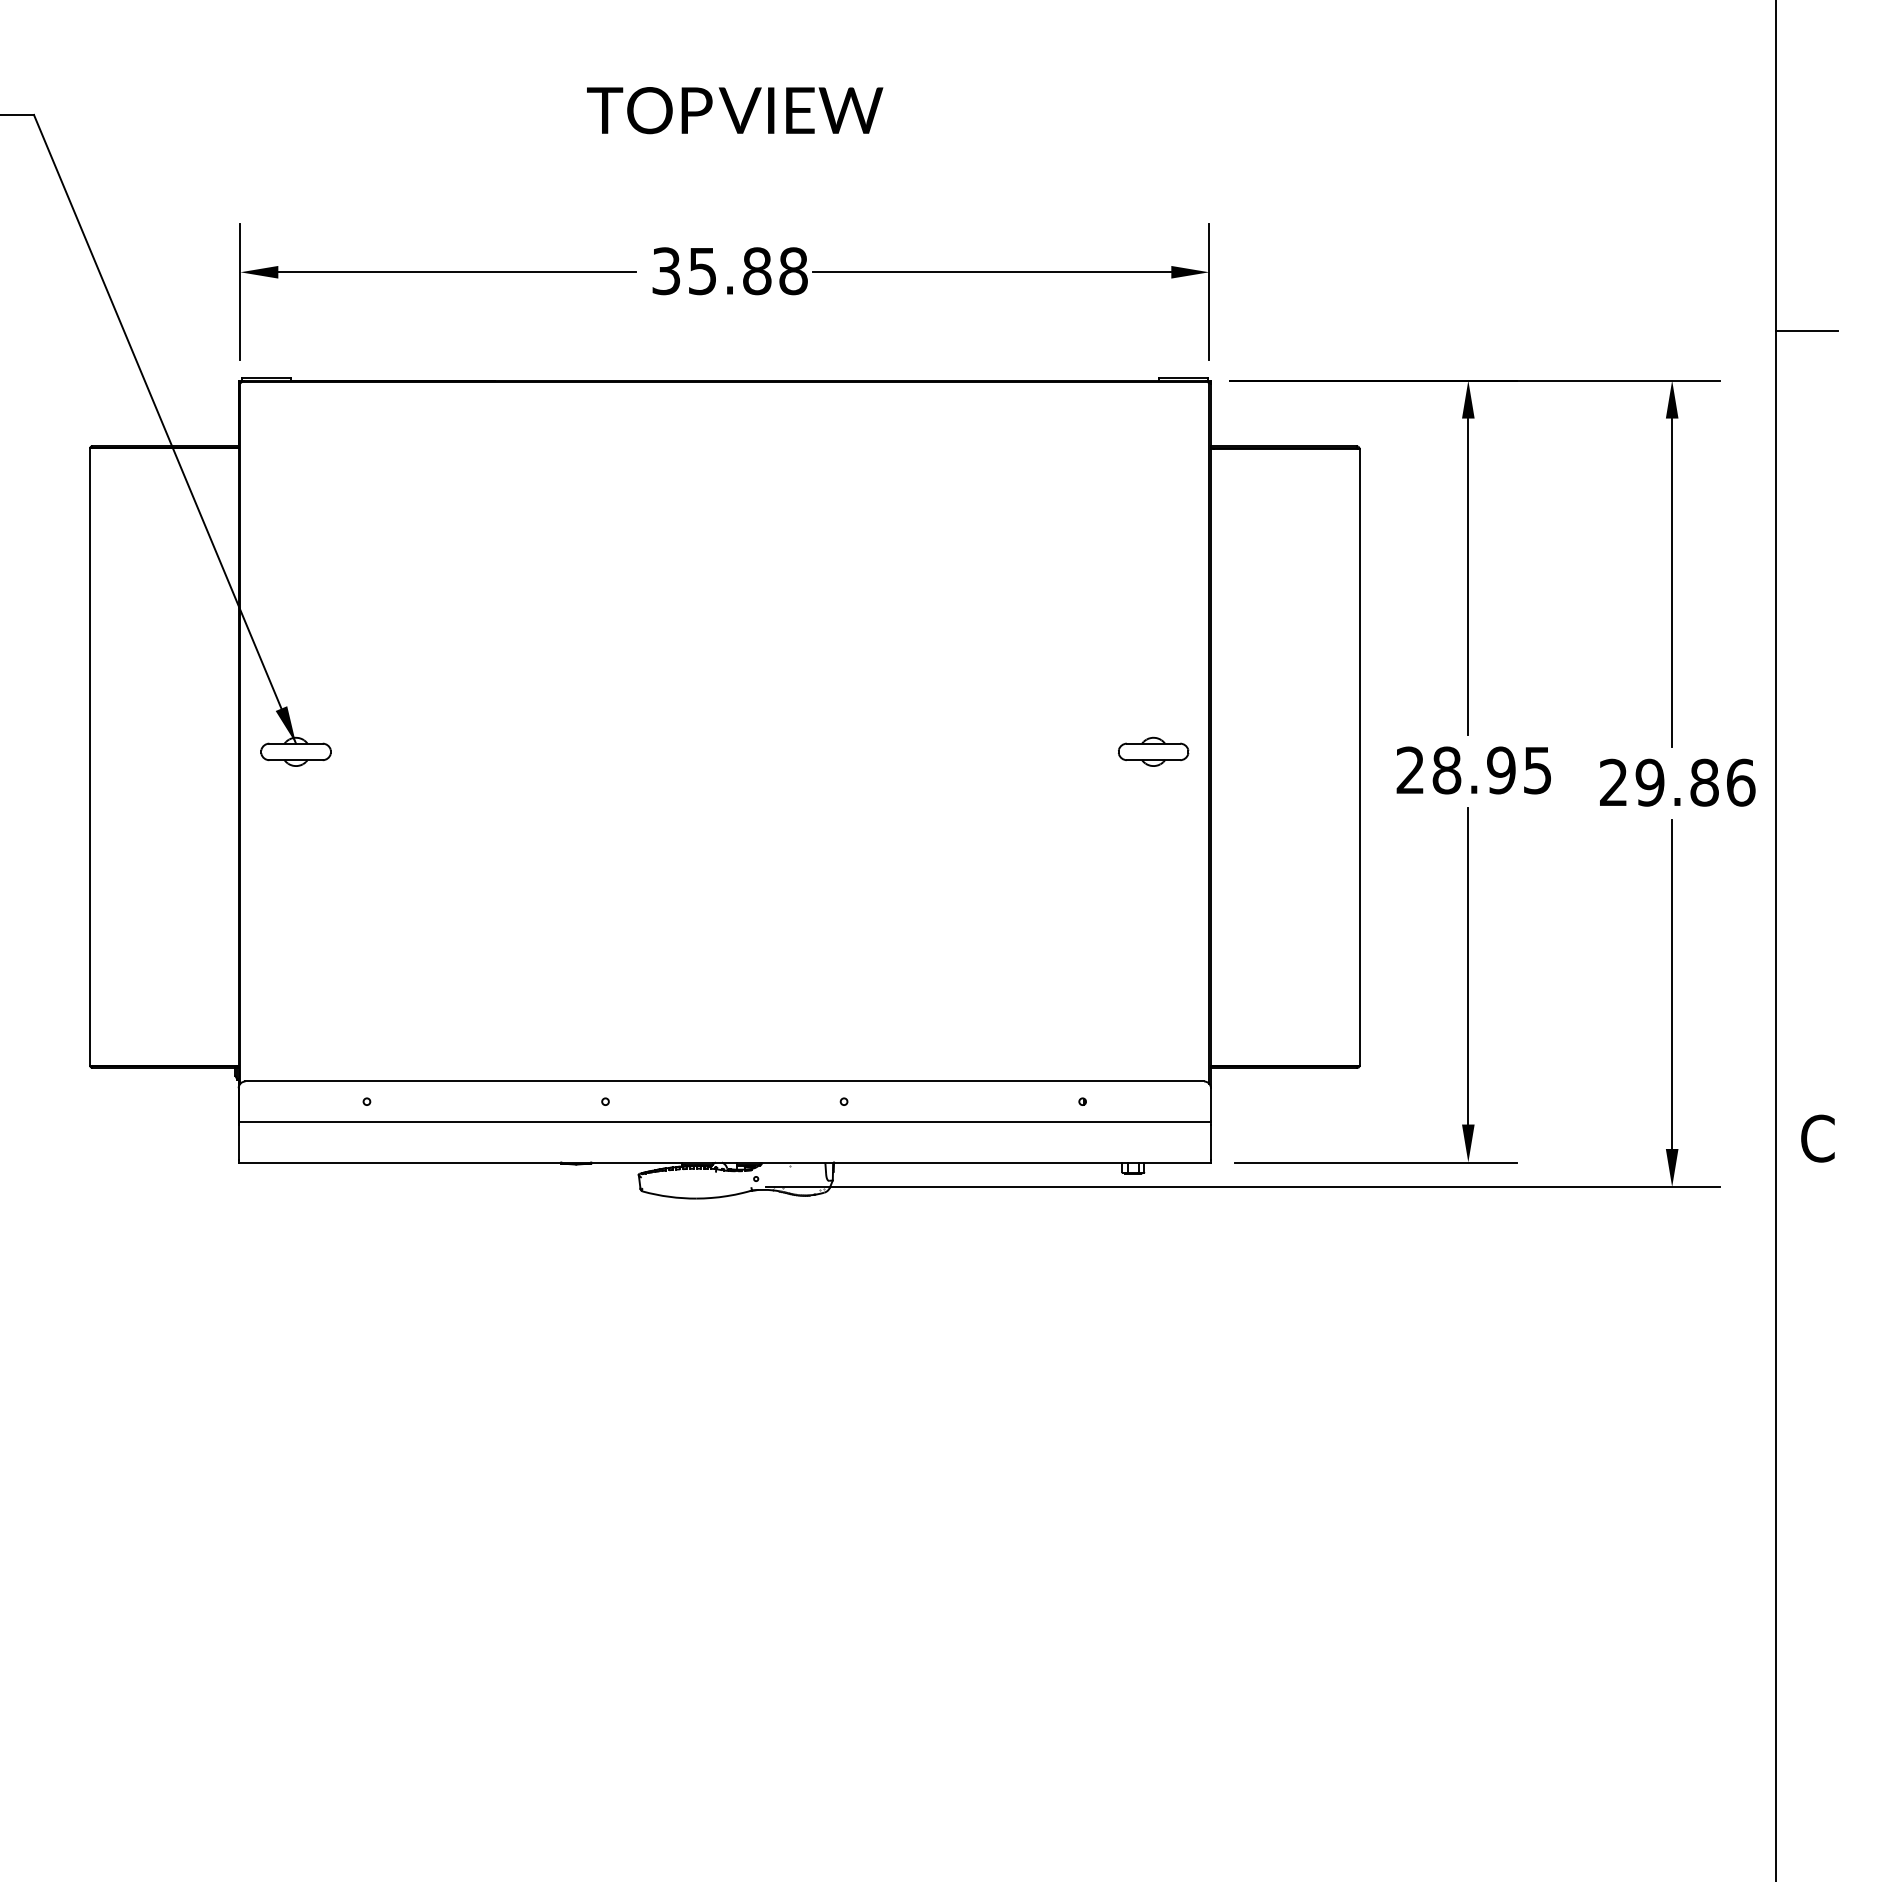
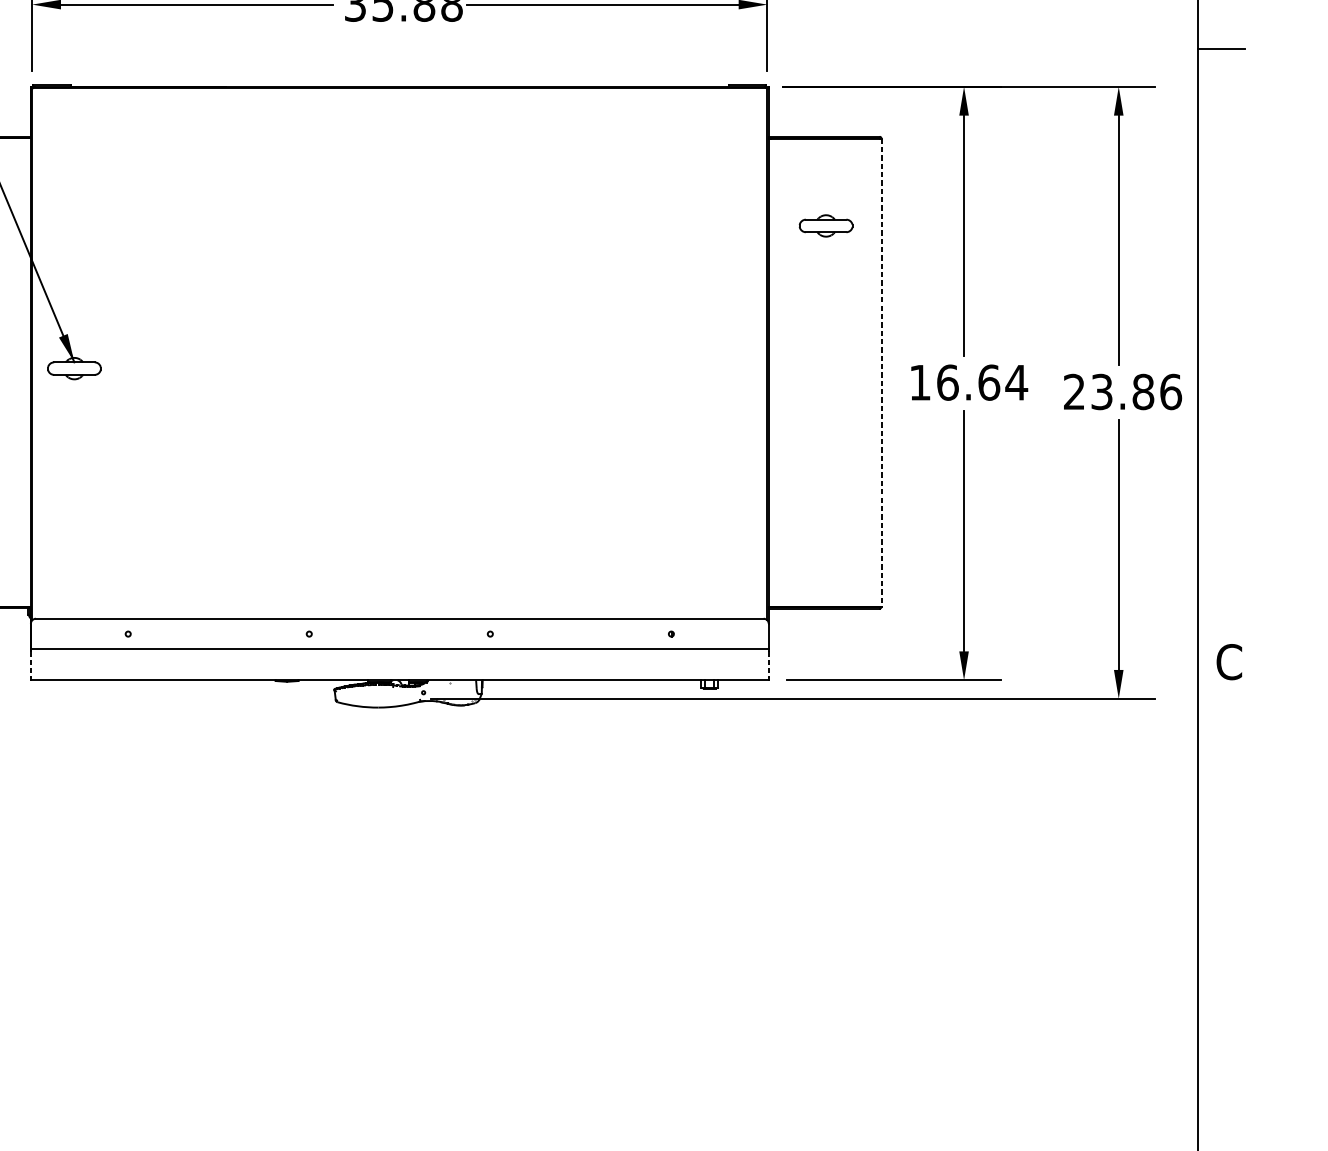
part: (1153, 751) -> (826, 225), moved
line: (1359, 757) -> (881, 372), solid -> dashed
text: (1474, 770) -> (968, 382), 28.95 -> 16.64
text: (1649, 782) -> (1101, 391), 29.86 -> 23.86
line: (238, 1142) -> (30, 665), solid -> dashed
line: (1210, 1142) -> (768, 665), solid -> dashed

